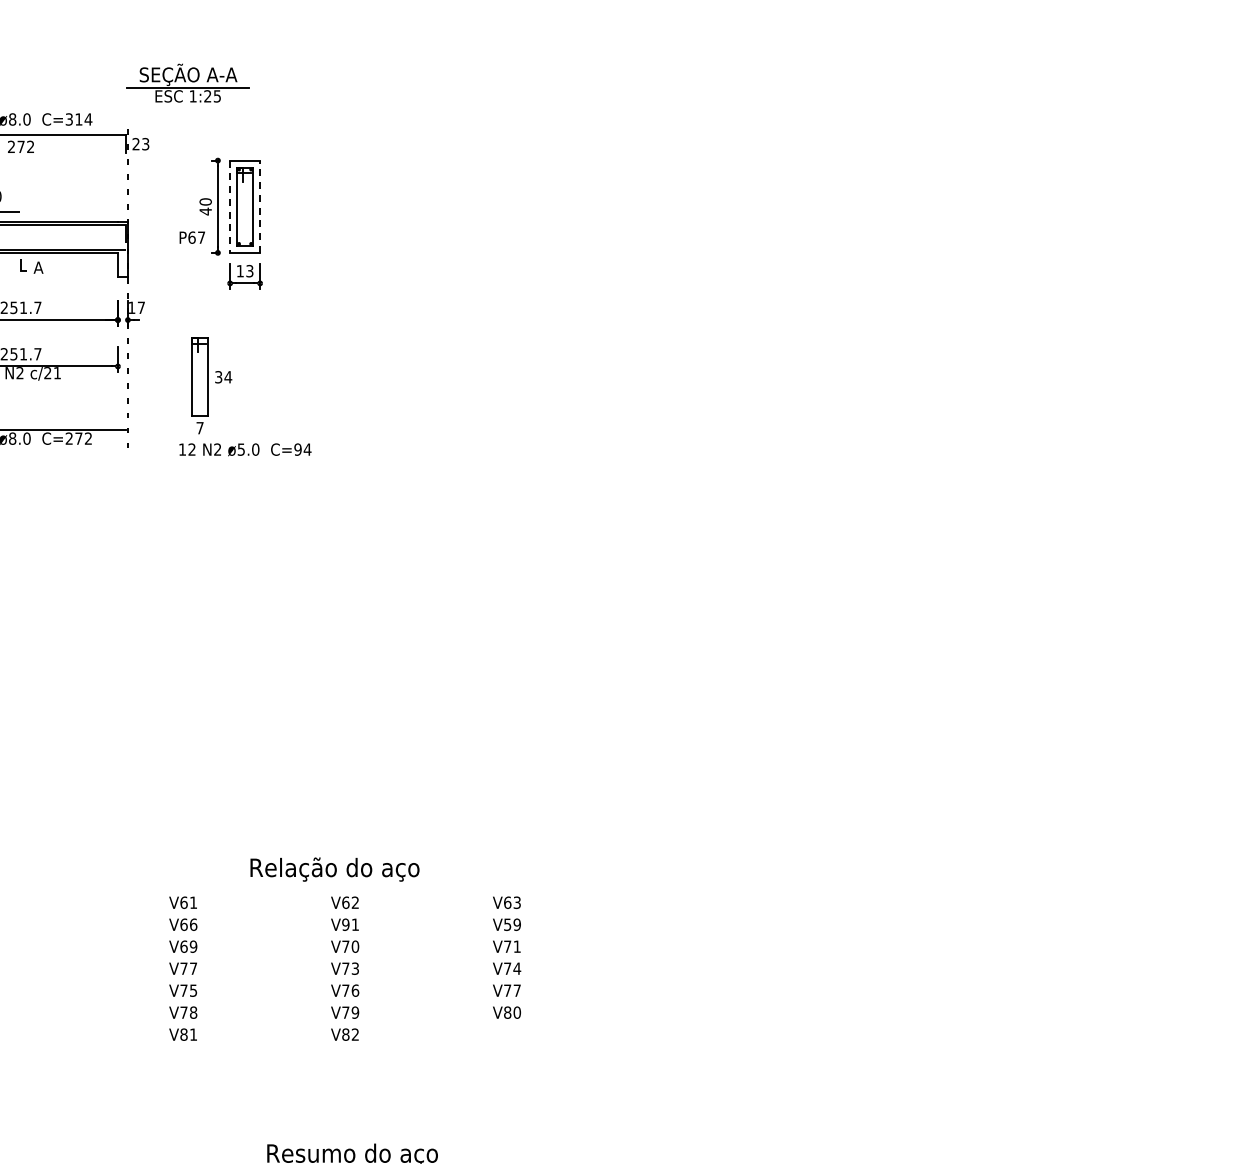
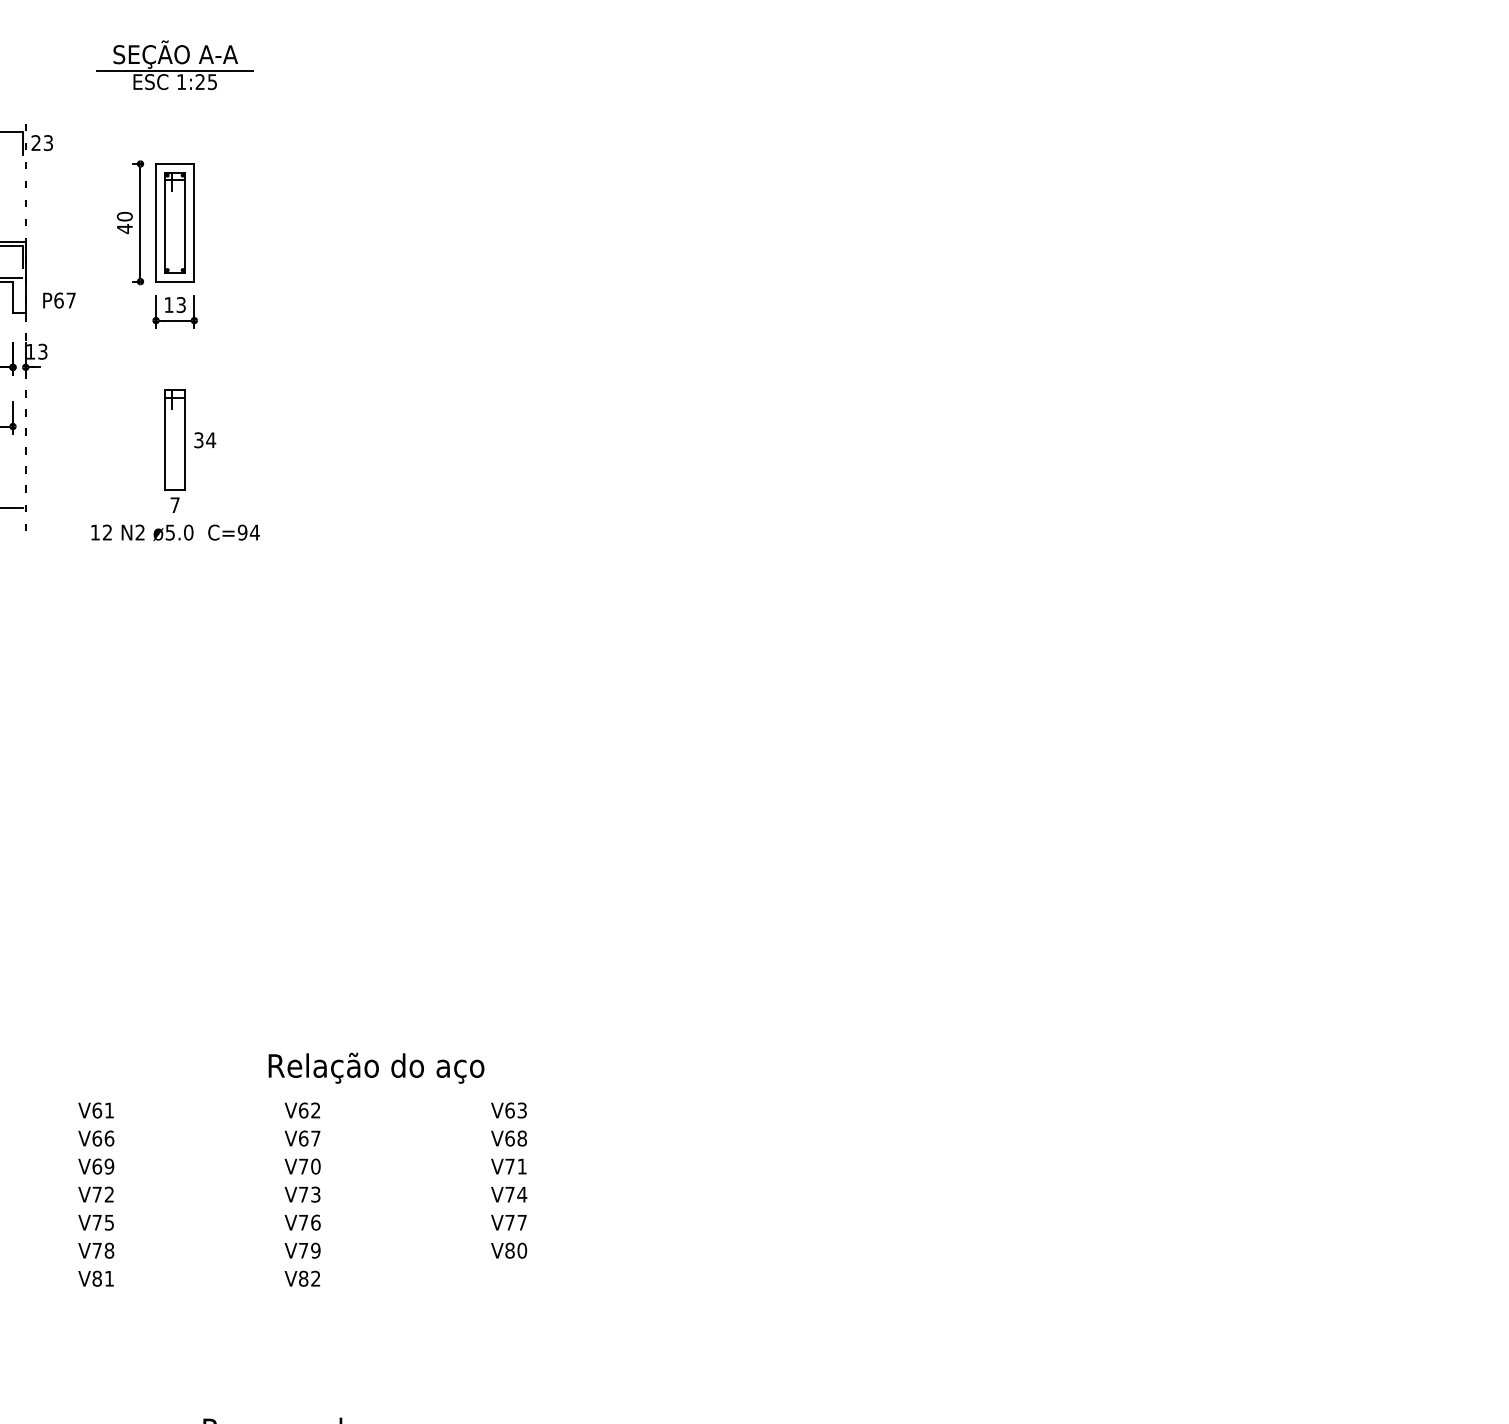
part: (187, 82) -> (174, 64), moved
line: (260, 206) -> (194, 222), dashed -> solid
line: (230, 207) -> (156, 223), dashed -> solid
text: (191, 237) -> (58, 300), moved
text: (140, 307) -> (41, 351), 17 -> 13
part: (211, 385) -> (189, 450), moved
text: (334, 869) -> (375, 1068), moved
text: (350, 924) -> (309, 1138), V91 -> V67
text: (512, 924) -> (516, 1138), V59 -> V68
text: (193, 968) -> (109, 1194), V77 -> V72

